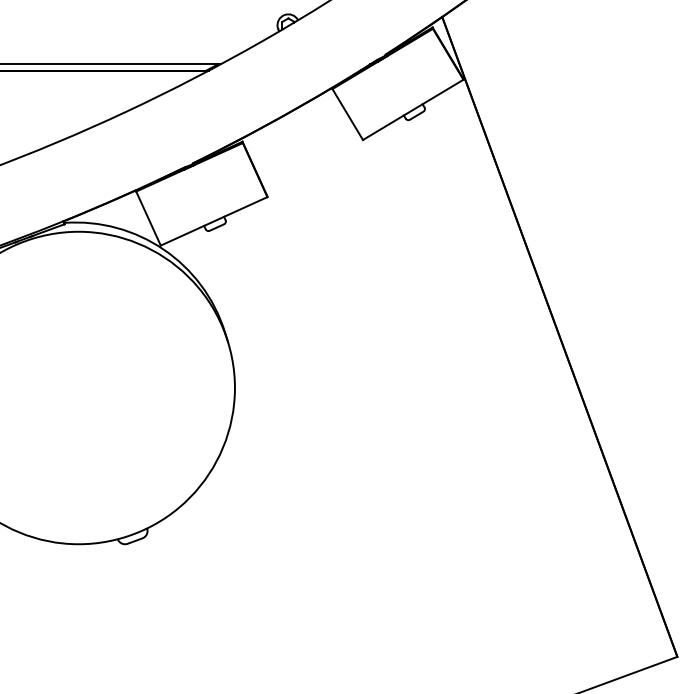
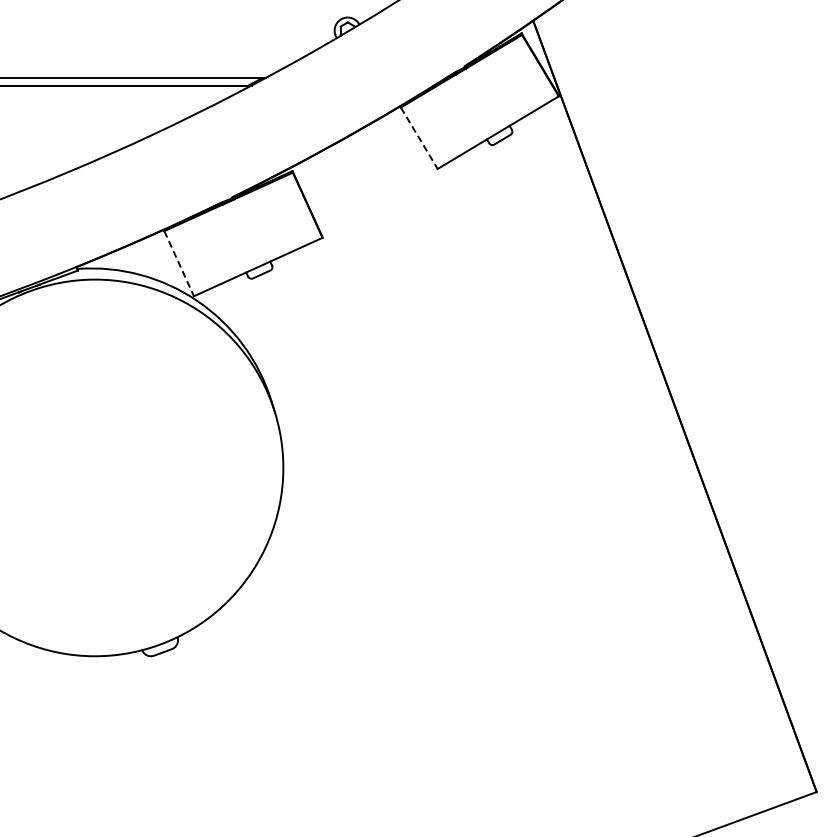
line: (347, 114) -> (419, 138), solid -> dashed
line: (148, 218) -> (179, 263), solid -> dashed

